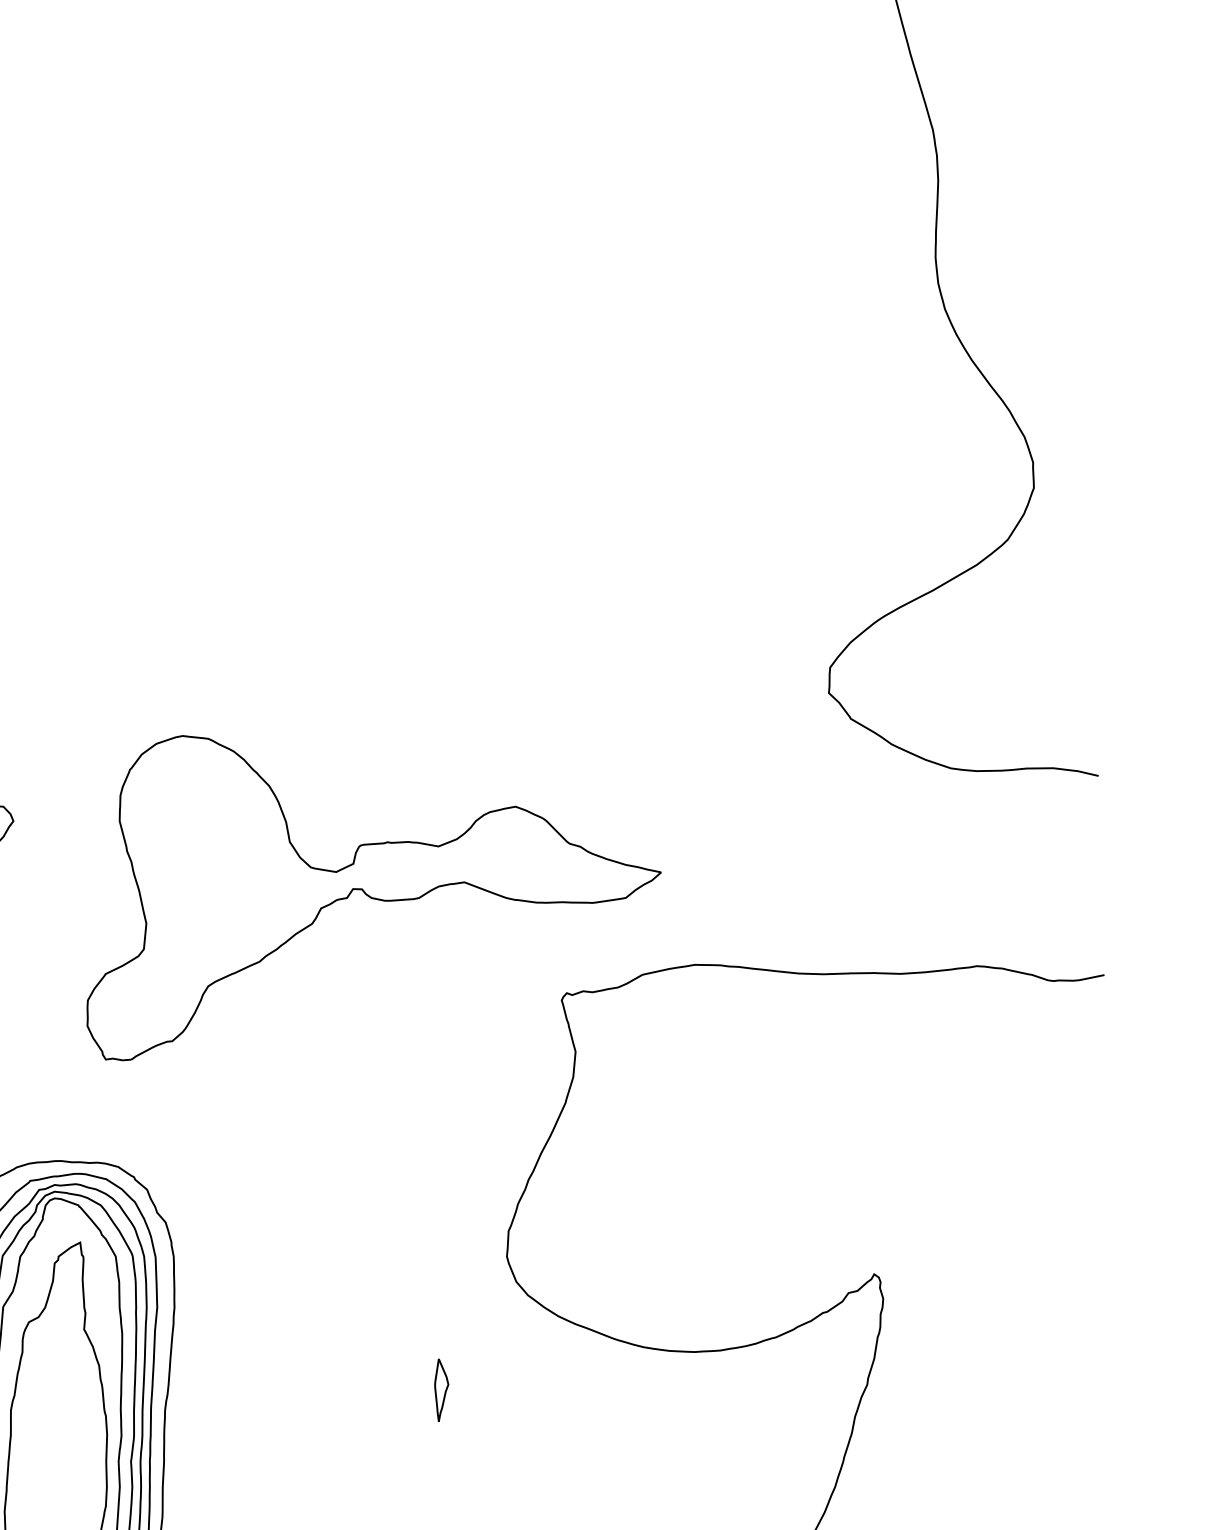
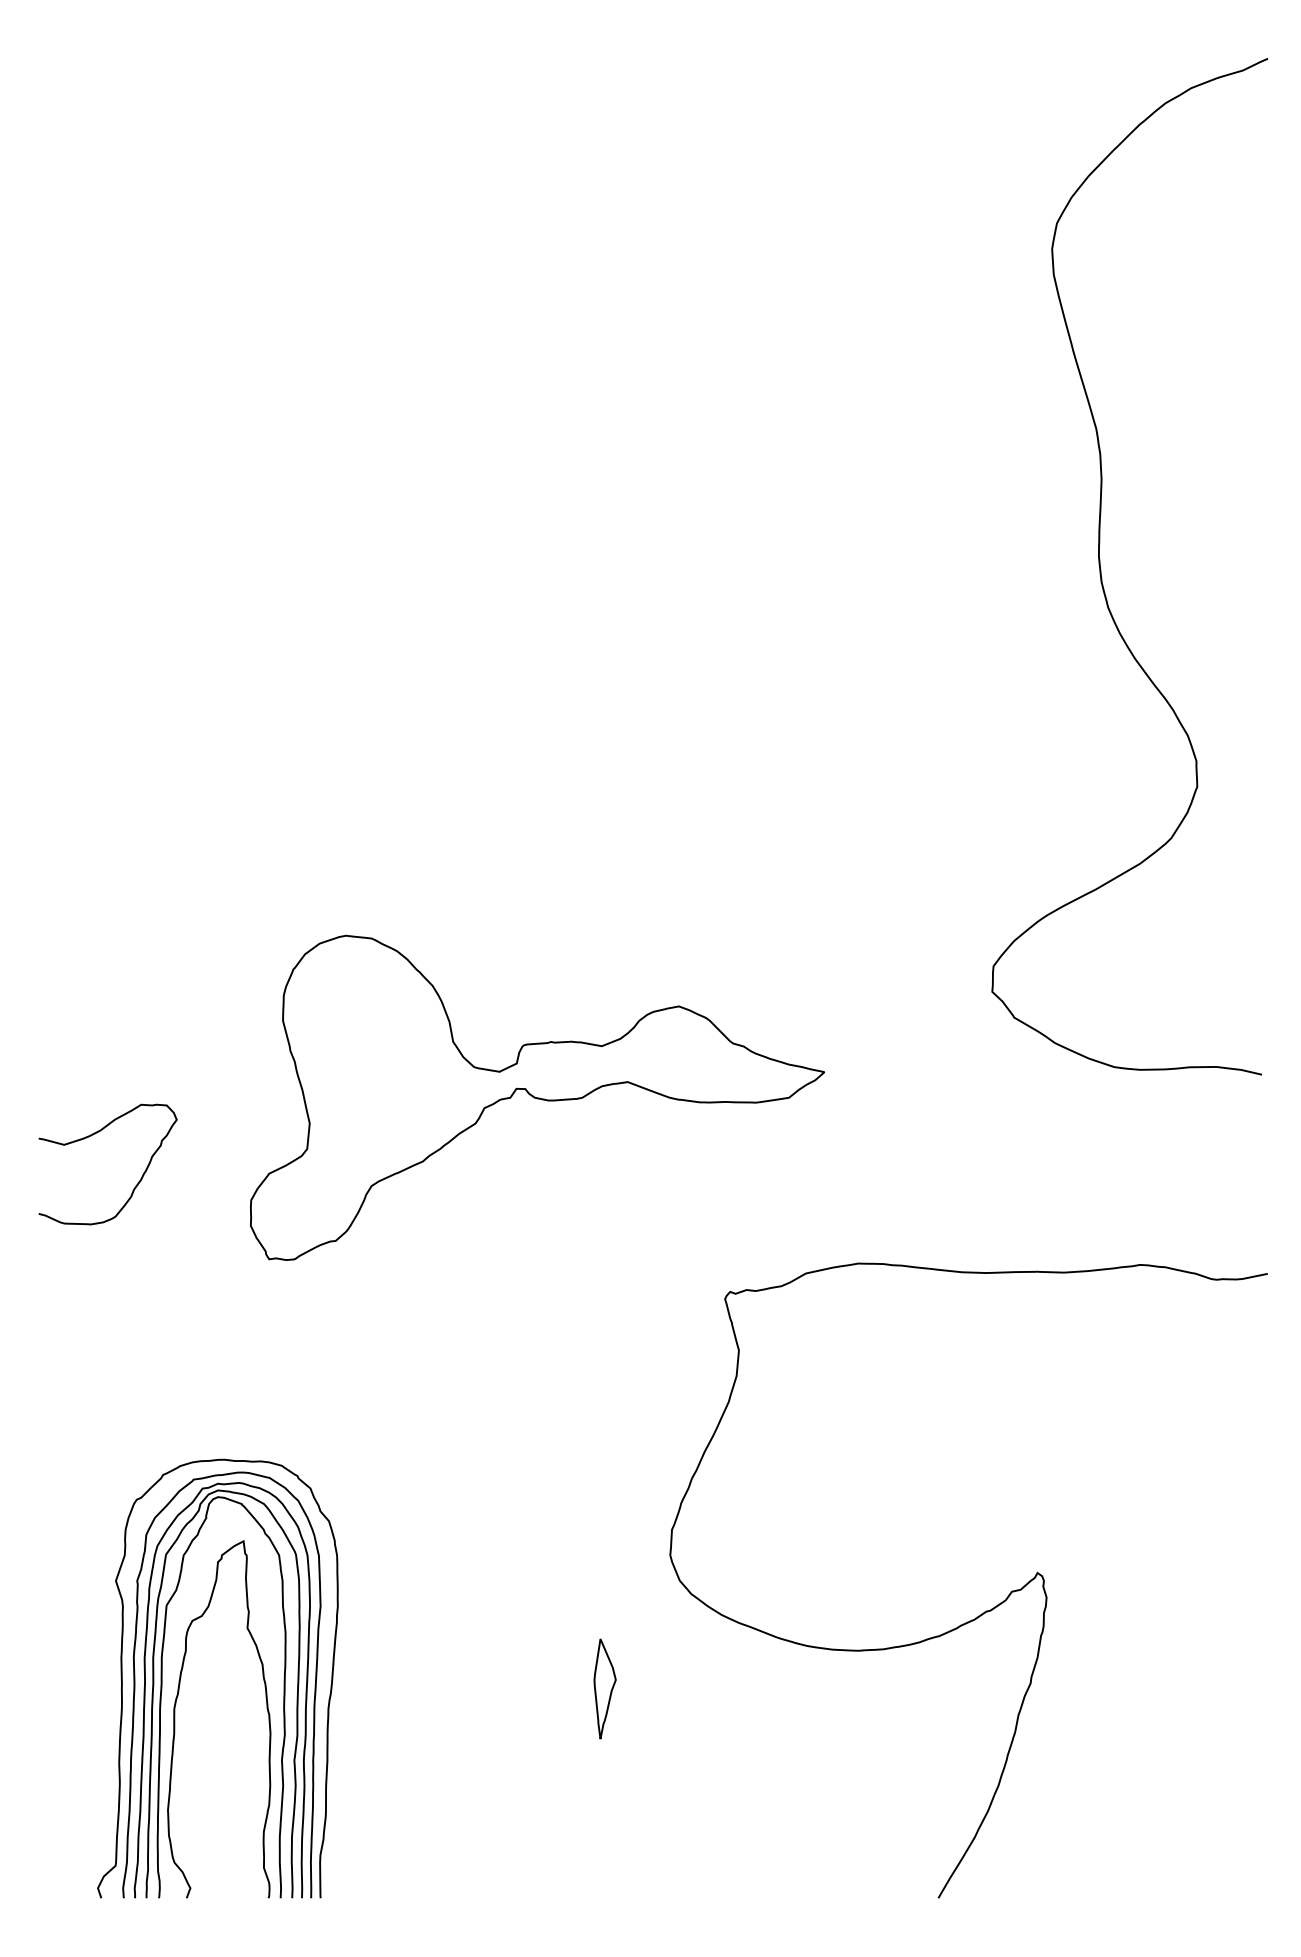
part: (373, 897) -> (536, 1097), moved
part: (441, 1389) -> (604, 1688), size x1.6

